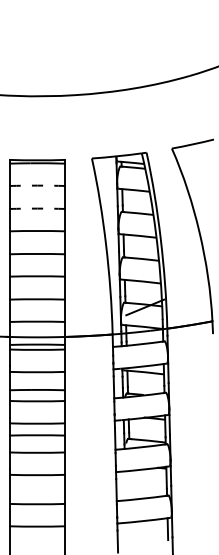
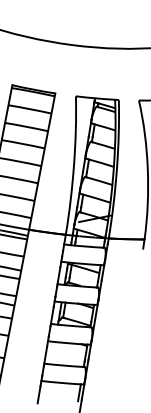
arc: (37, 185) -> (30, 109), dashed -> solid
arc: (37, 208) -> (26, 126), dashed -> solid

